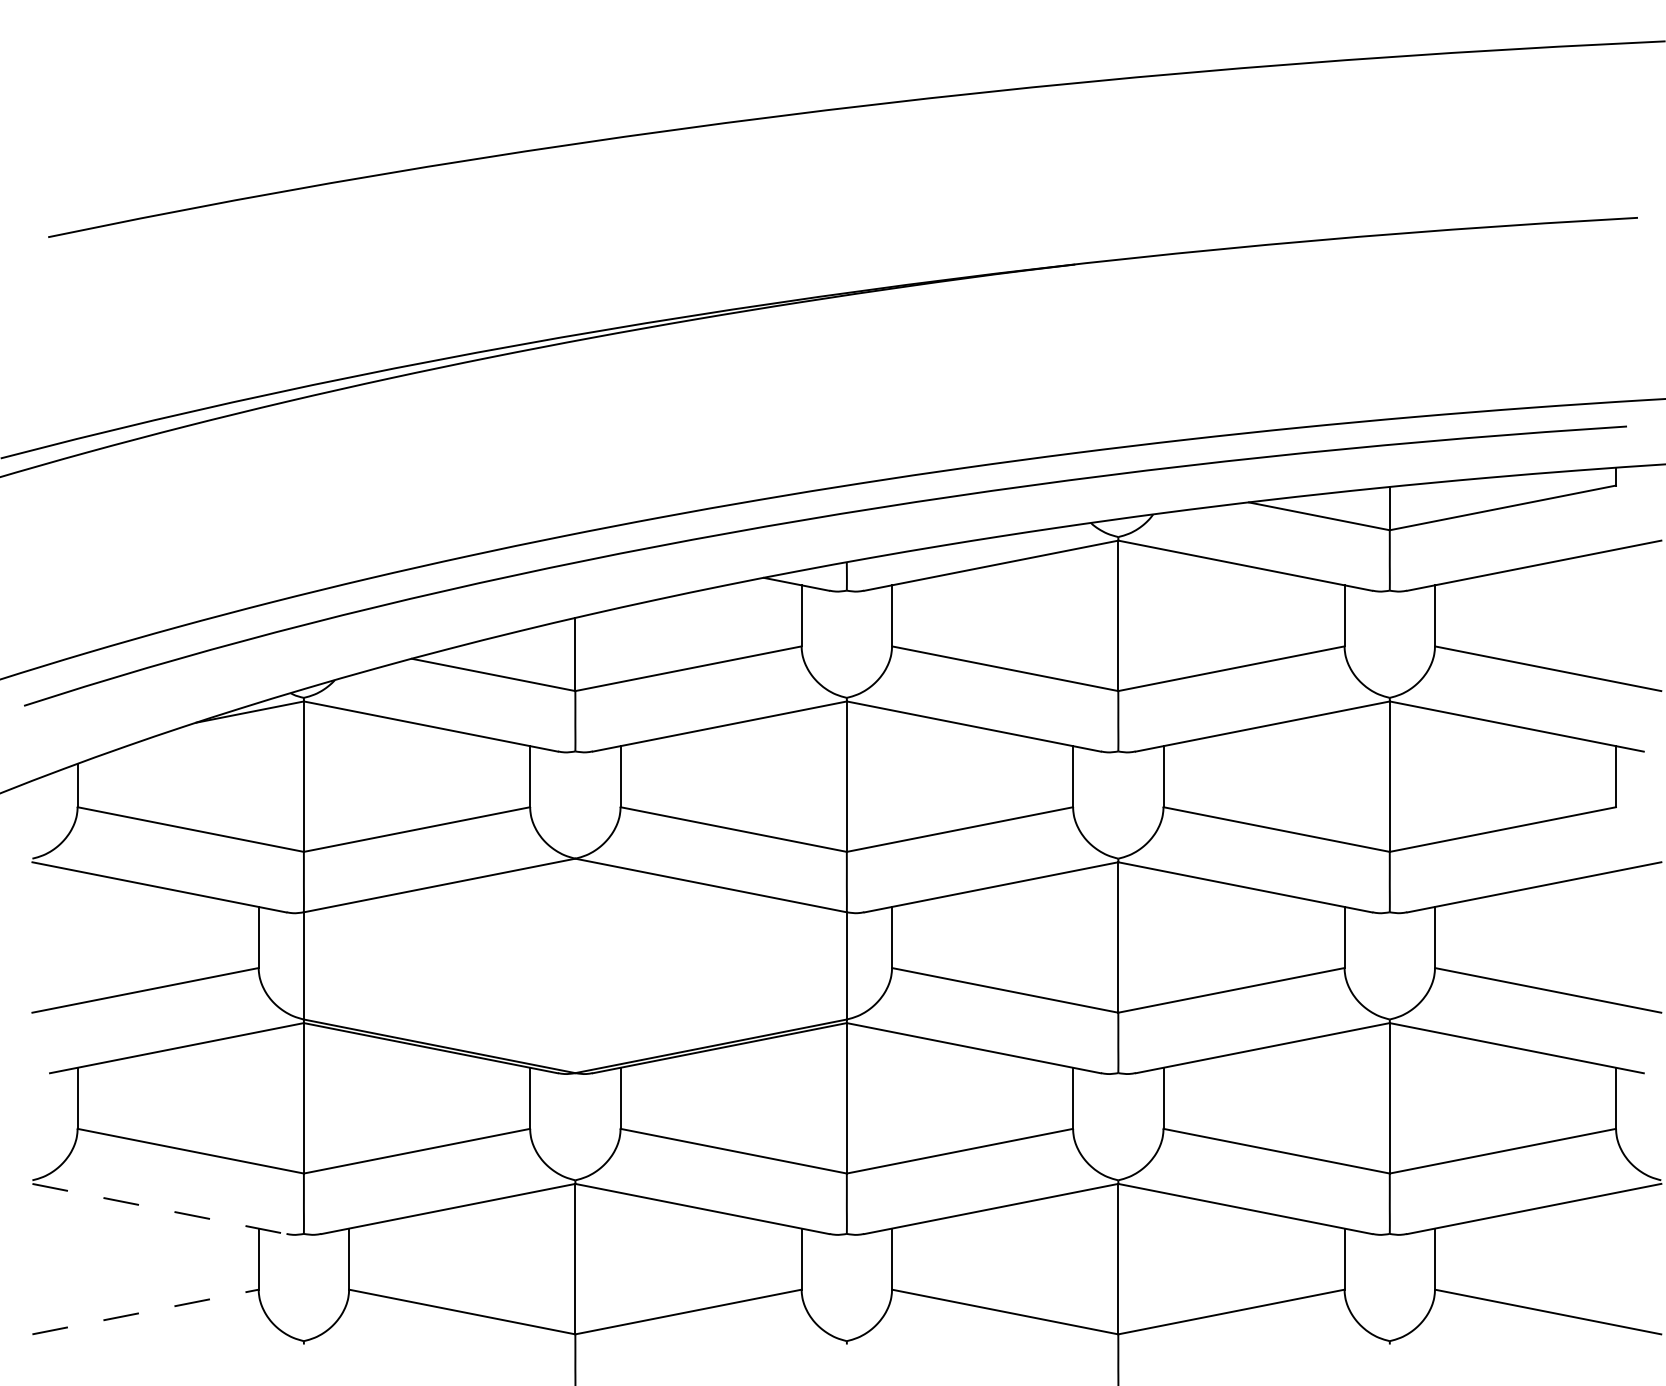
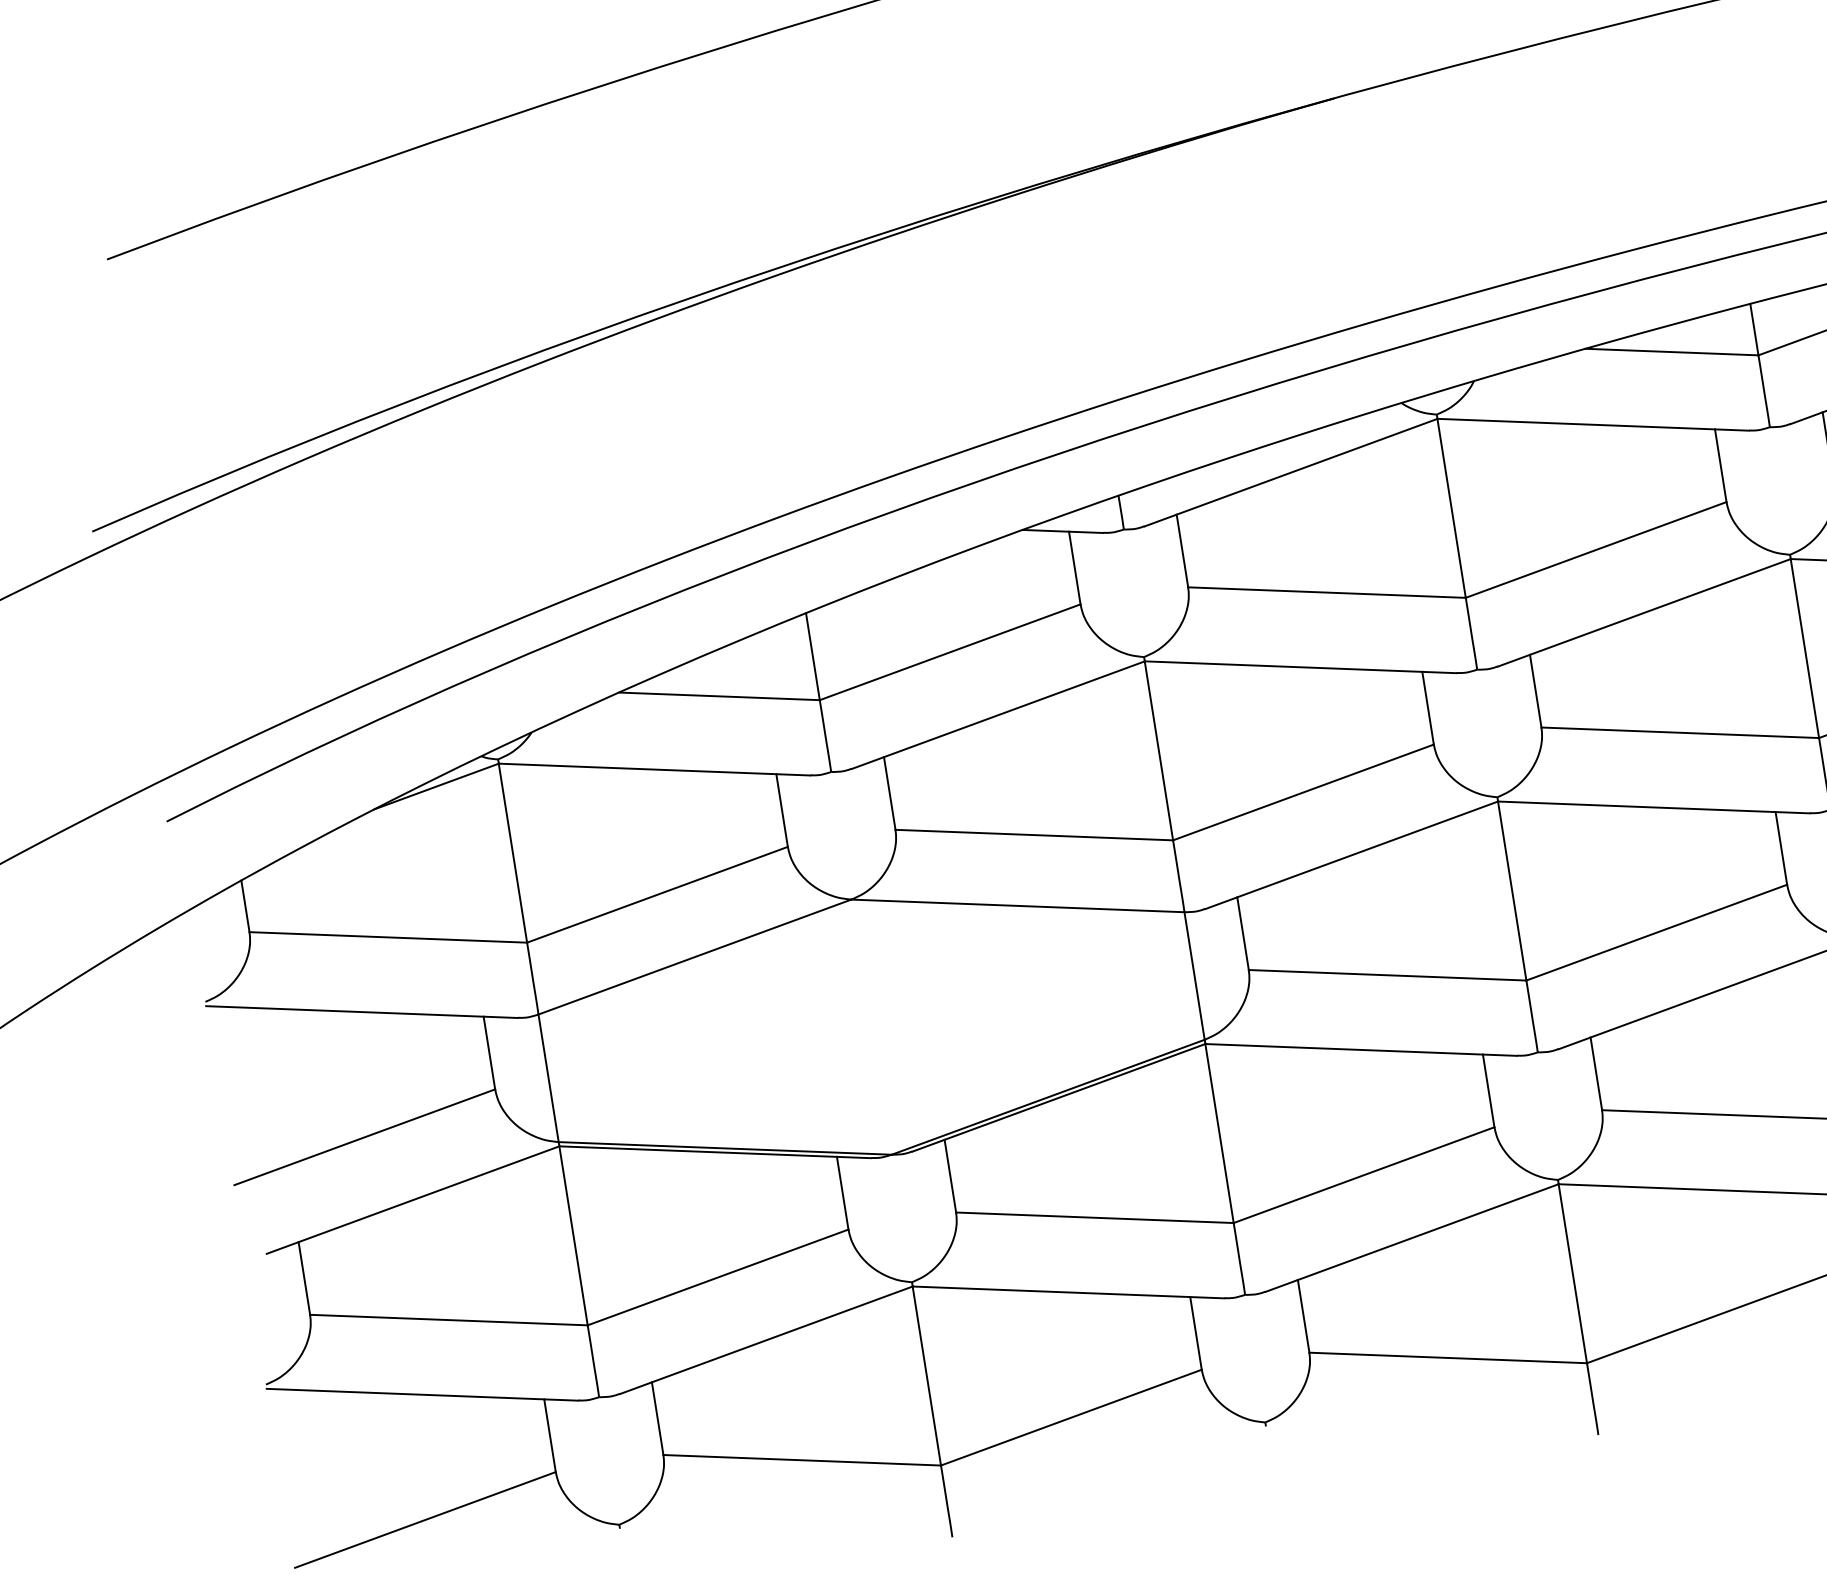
line: (159, 1209) -> (422, 1395), dashed -> solid
line: (146, 1311) -> (426, 1519), dashed -> solid

